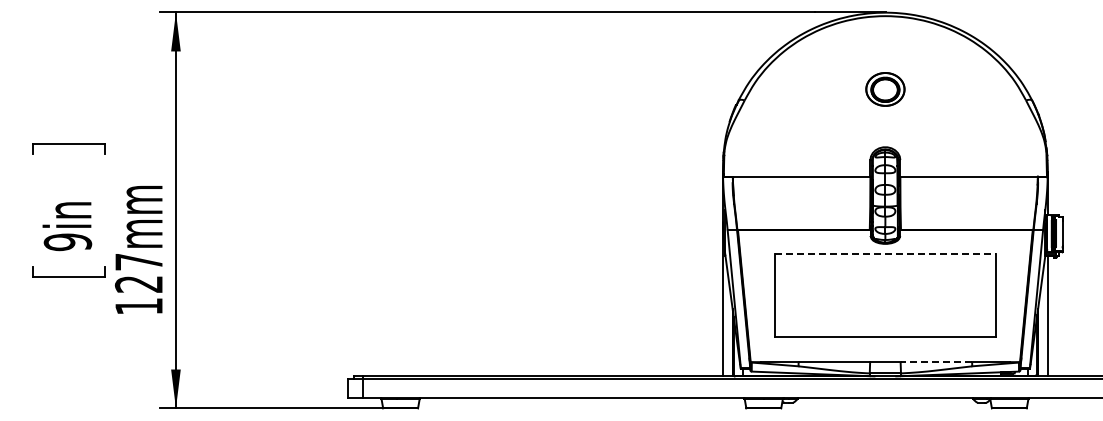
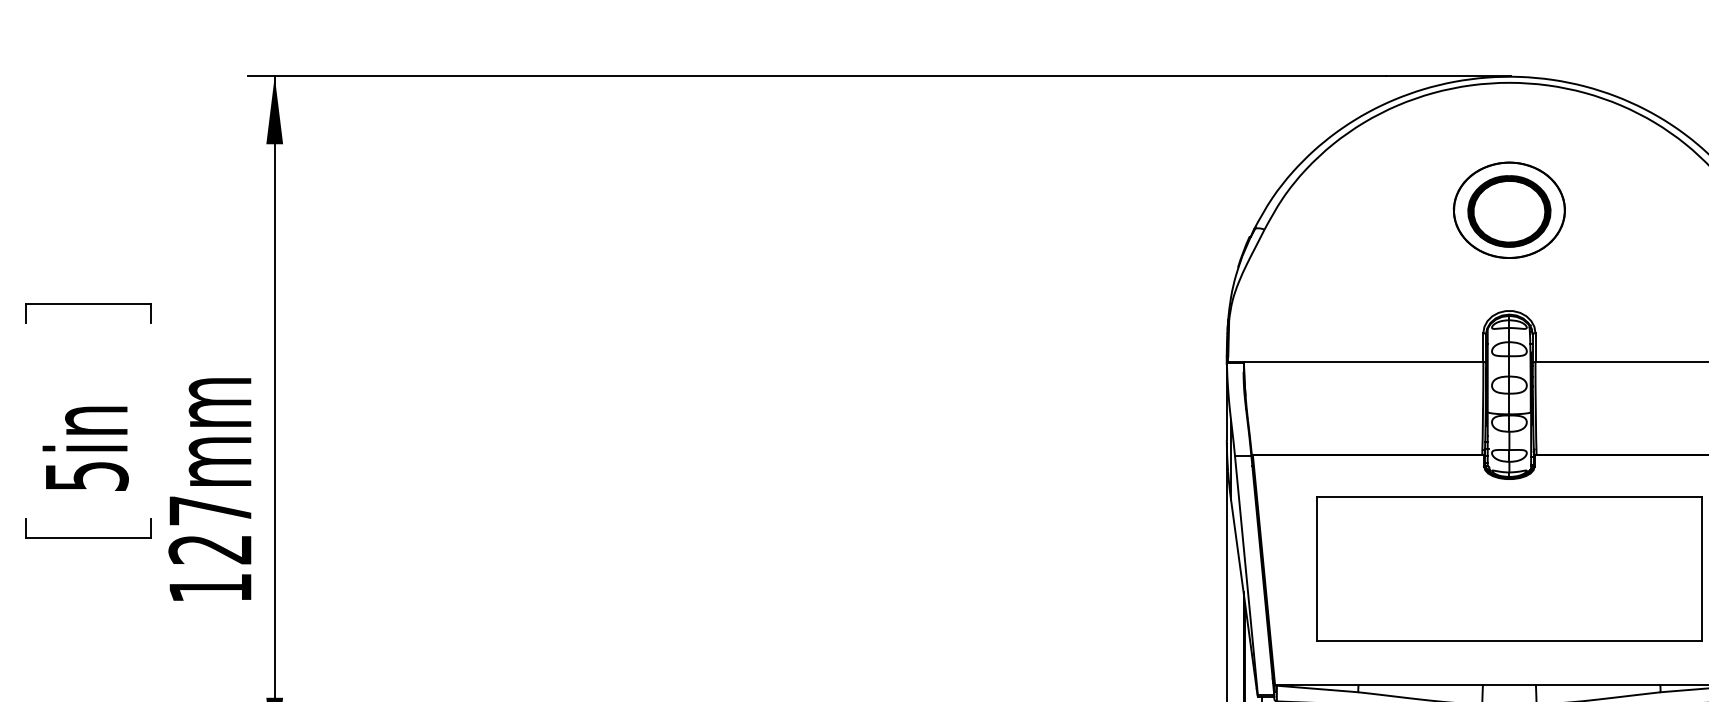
part: (885, 89) -> (1509, 210), size x1.67
text: (67, 242) -> (85, 476), 9in -> 5in
line: (885, 253) -> (1509, 495), dashed -> solid
line: (936, 362) -> (1598, 685), dashed -> solid

